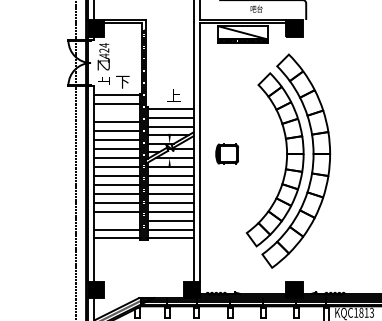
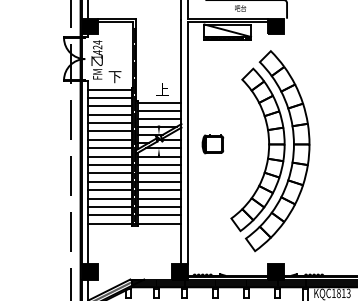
text: (104, 79) -> (97, 74), 上 -> FM
line: (116, 113) -> (109, 106), added
line: (116, 220) -> (109, 206), added

